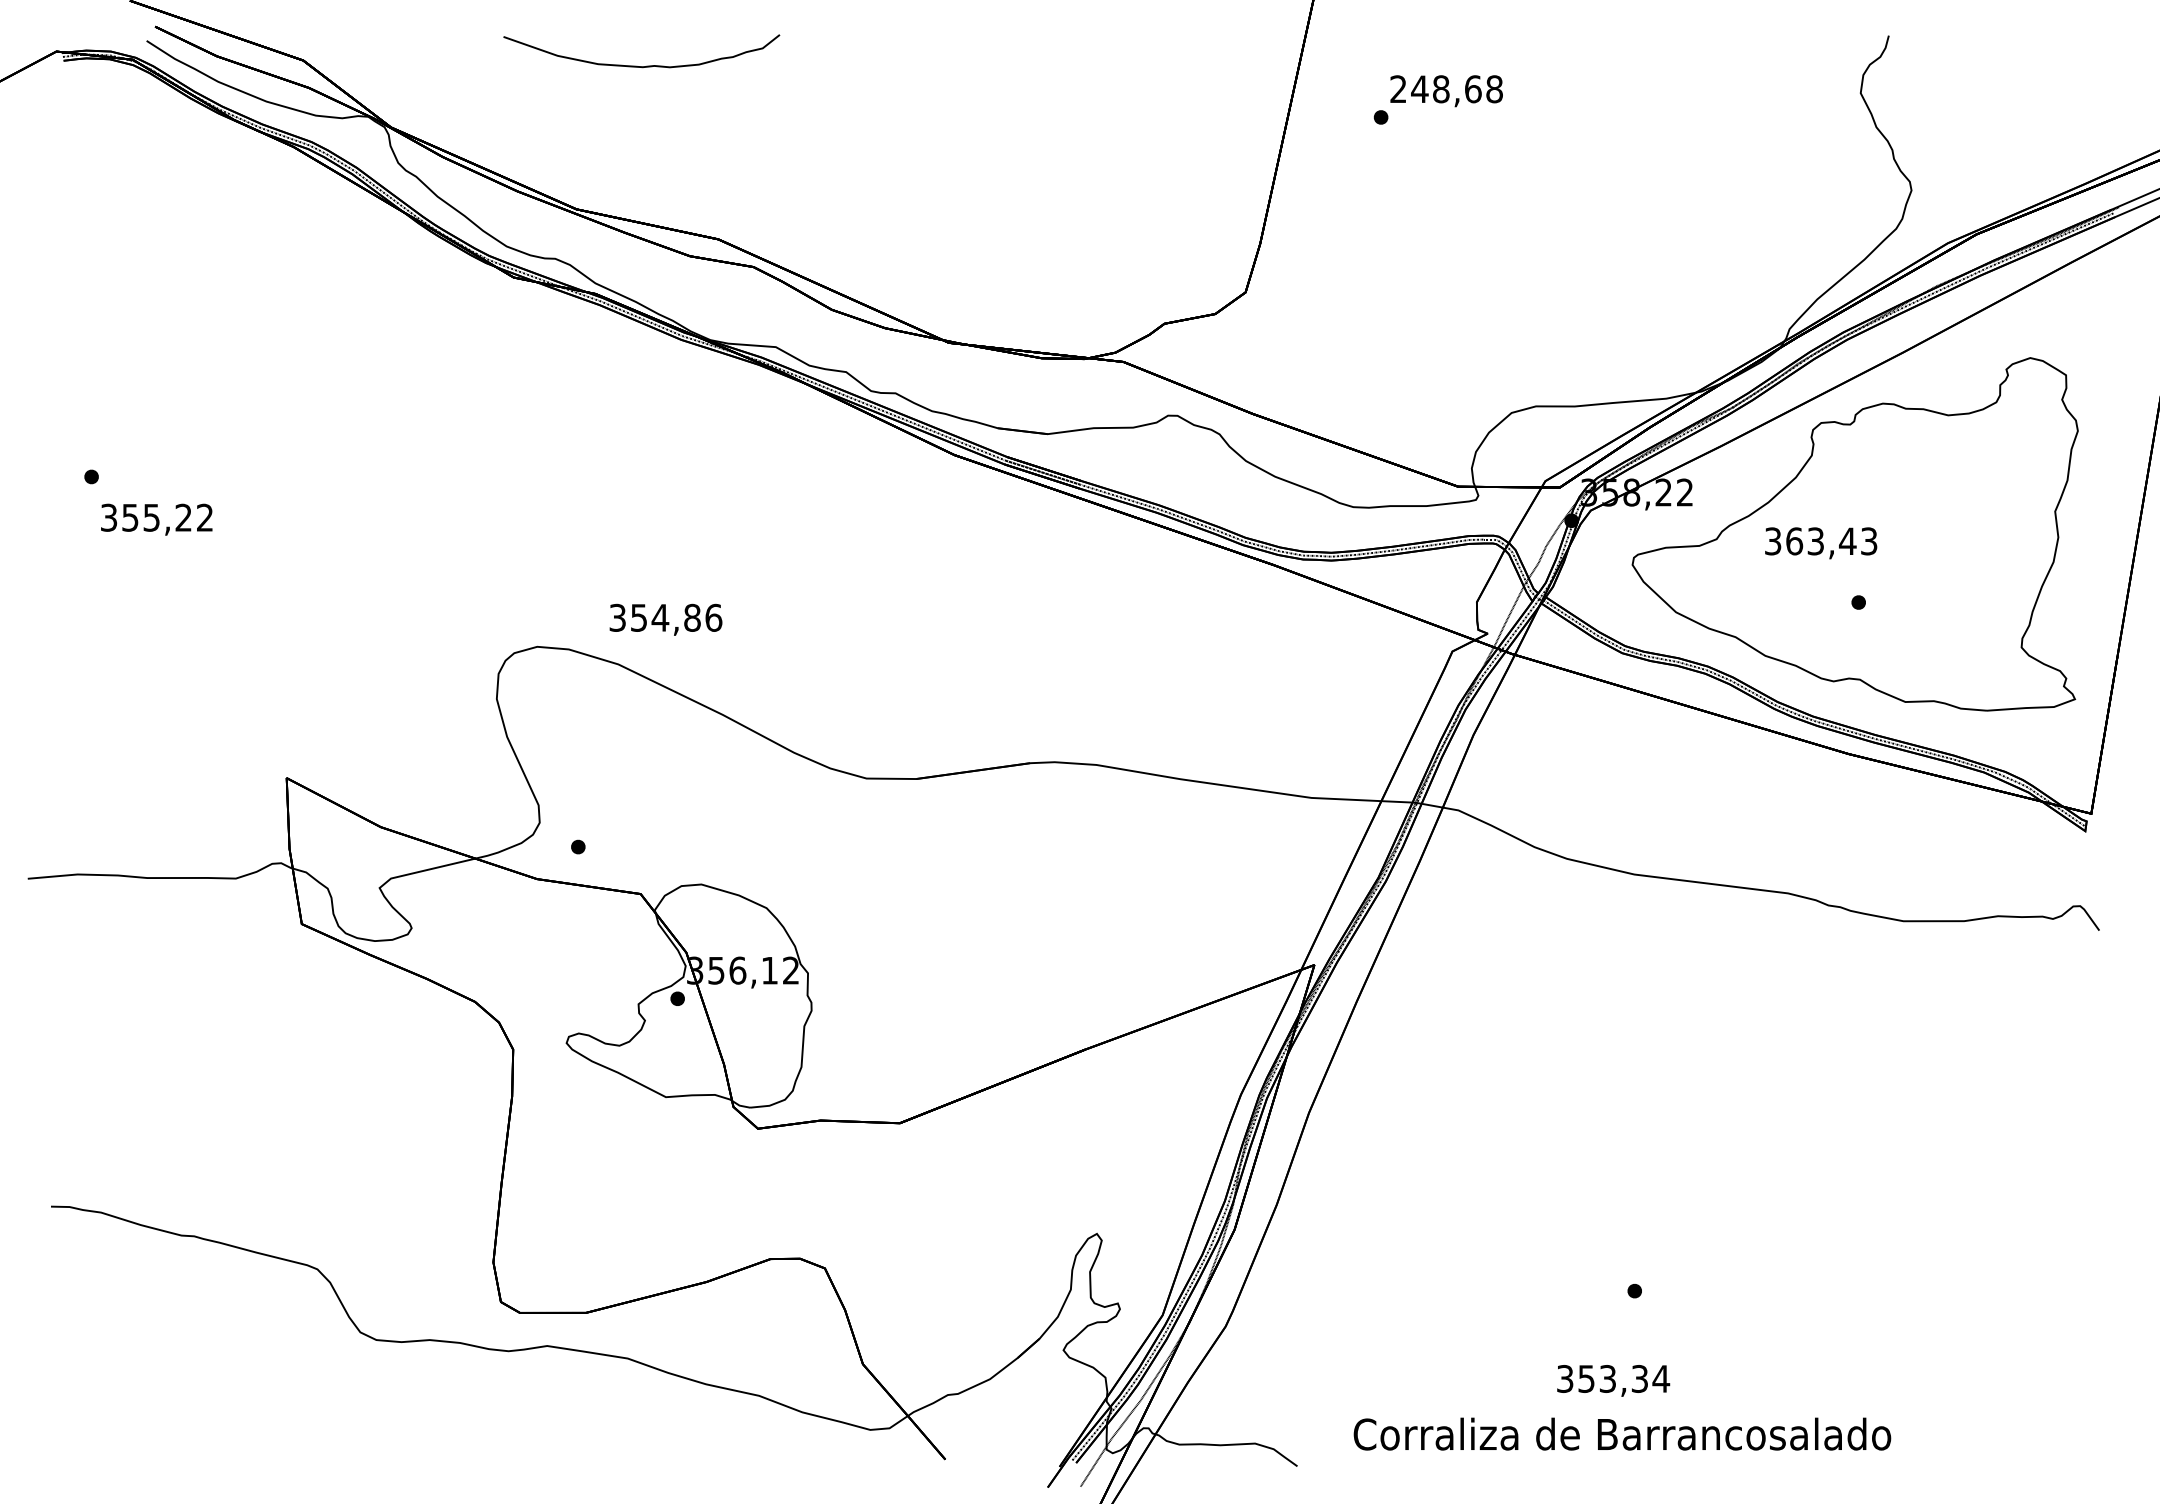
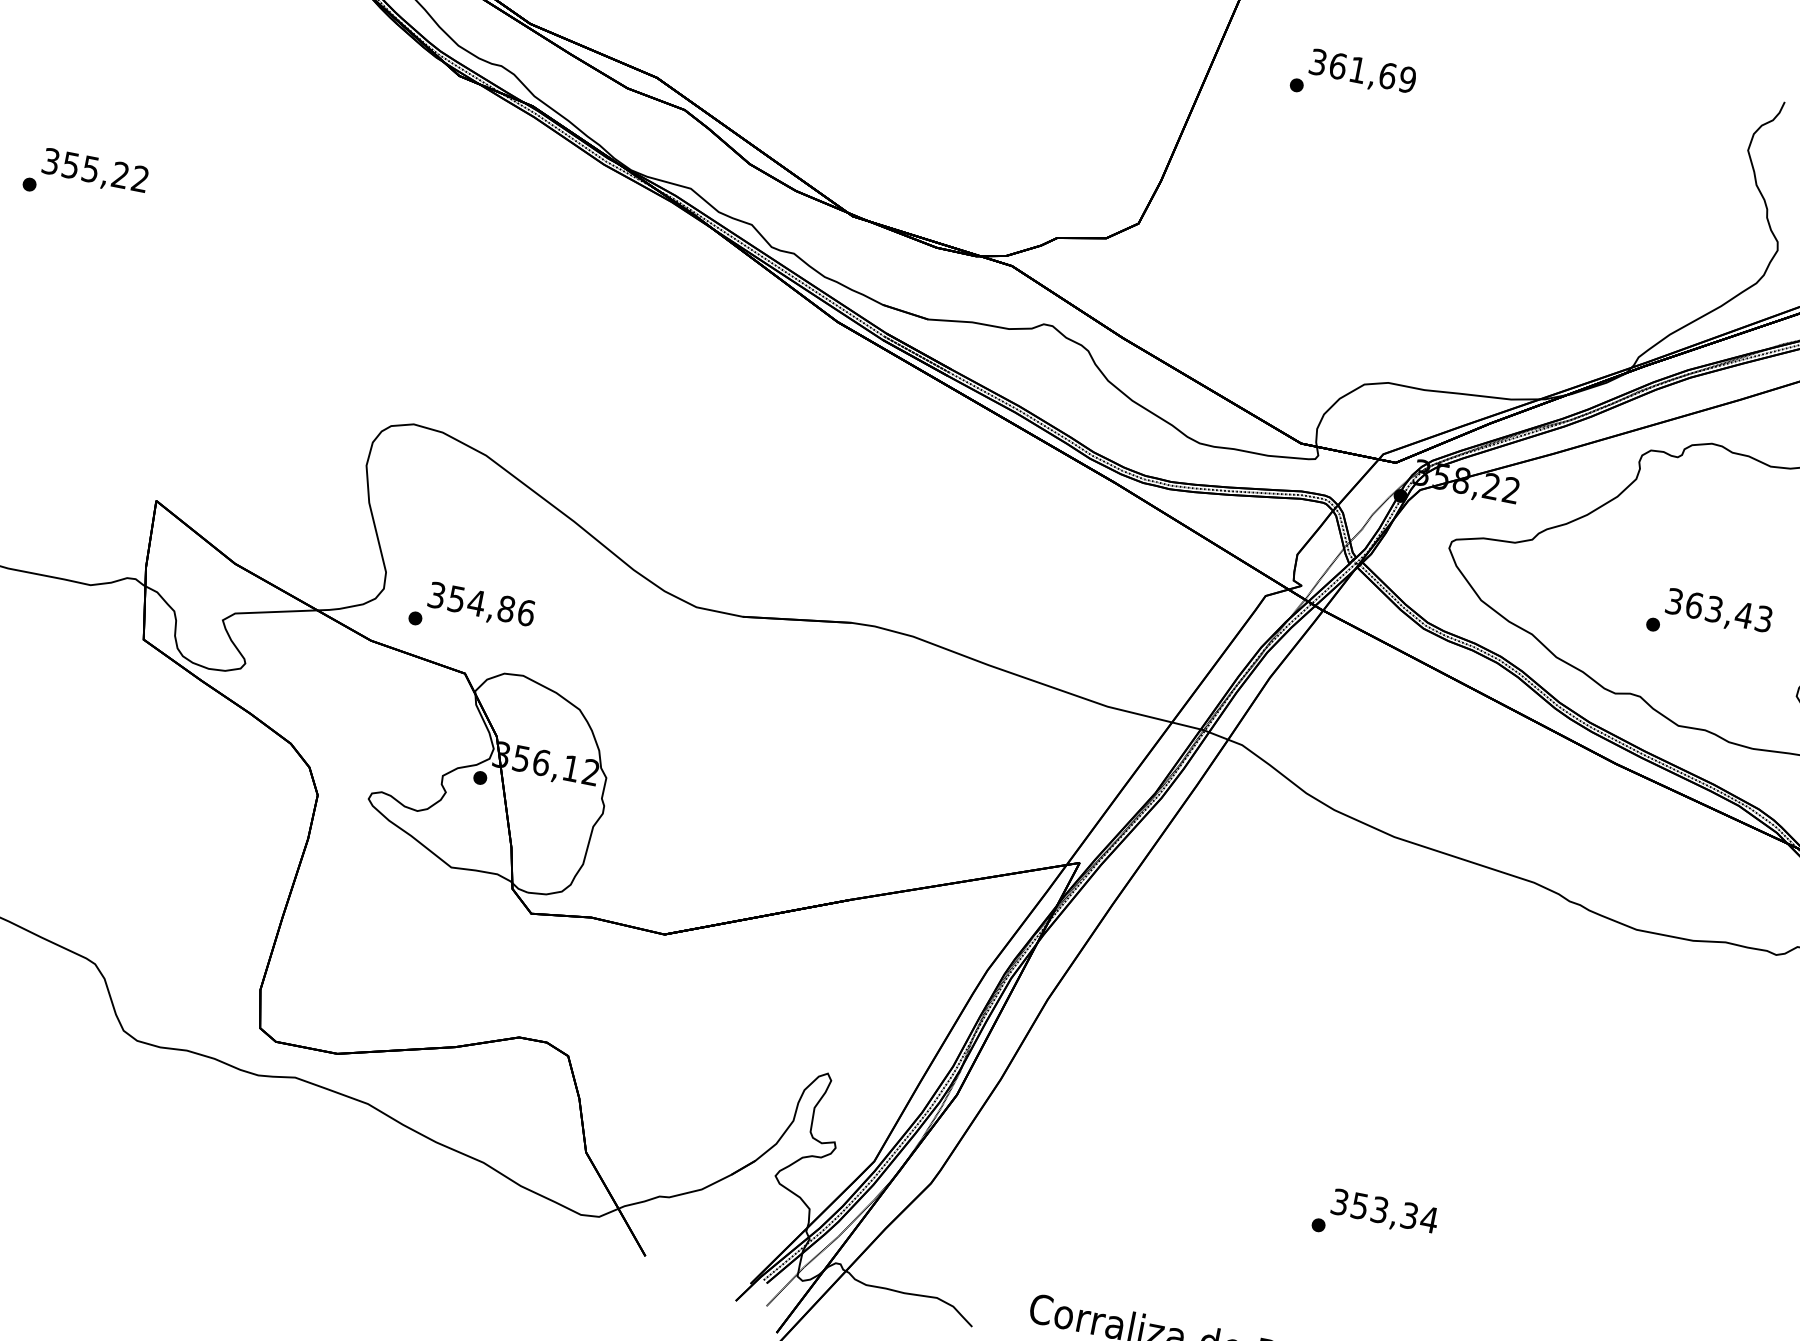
text: (1446, 89) -> (1362, 71), 248,68 -> 361,69
text: (156, 519) -> (94, 171), moved
text: (1821, 543) -> (1719, 612), moved
text: (665, 619) -> (481, 605), moved
text: (1613, 1380) -> (1384, 1212), moved

